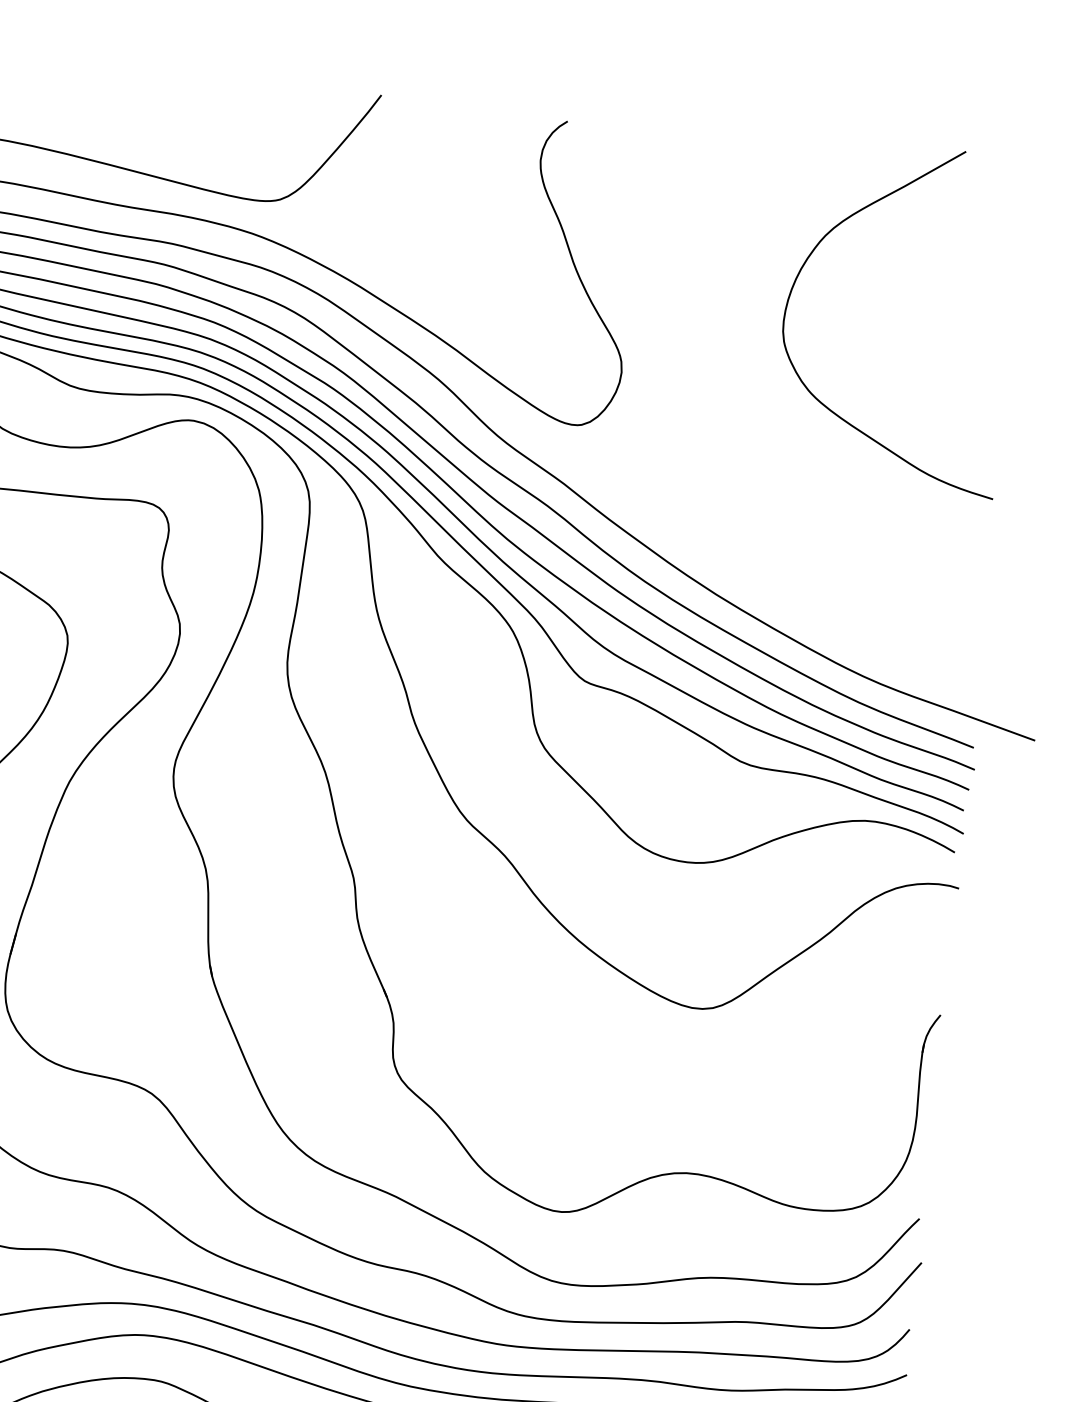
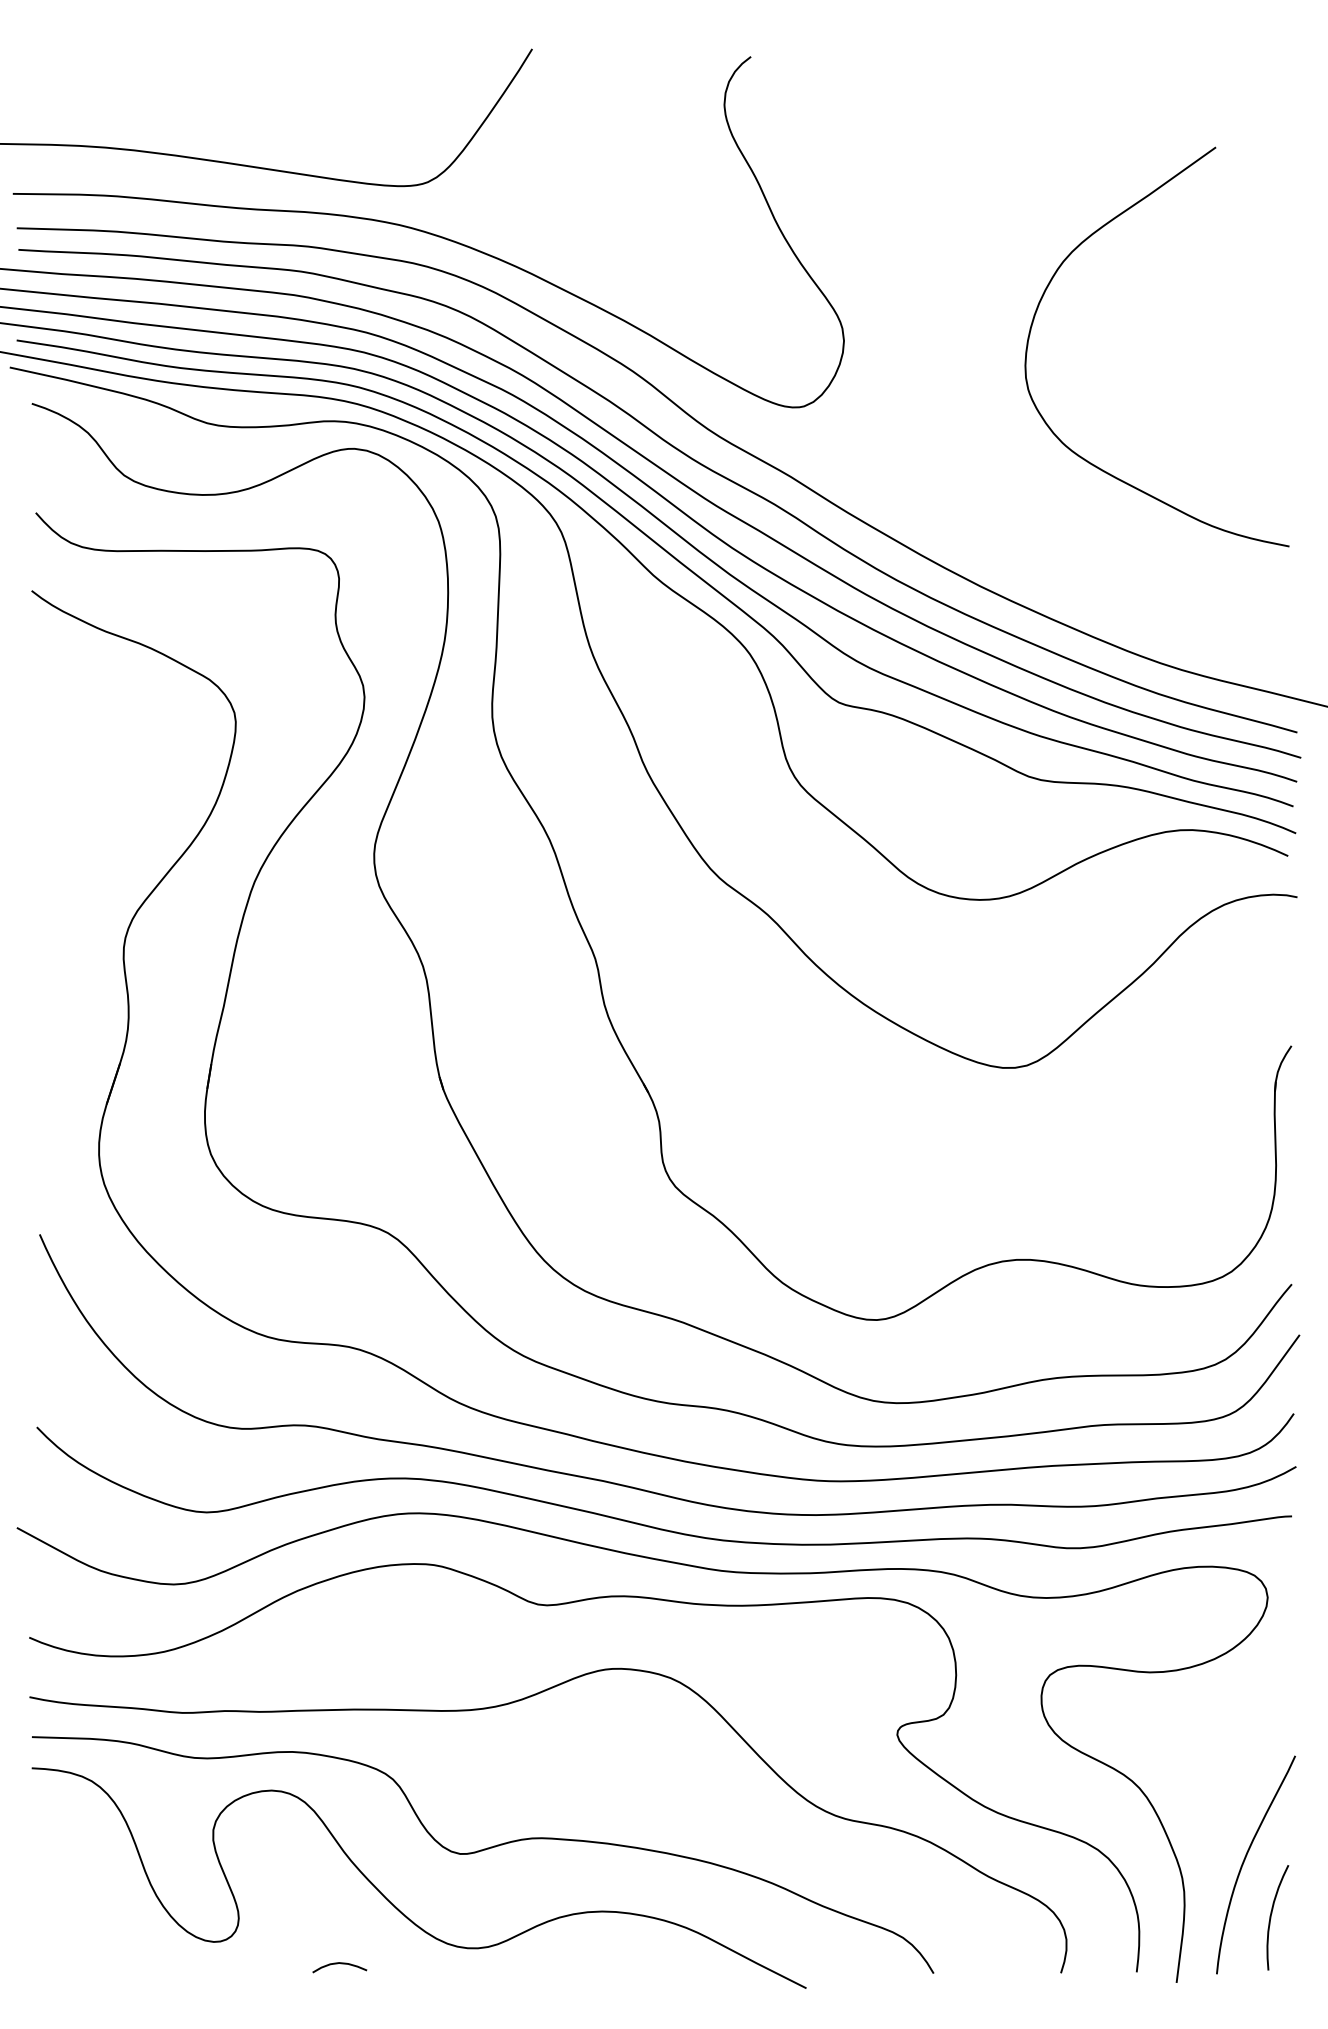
curve: (811, 254) -> (1049, 285), moved

